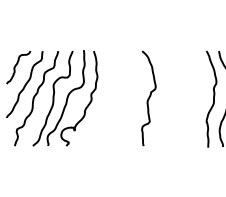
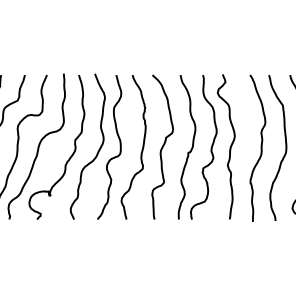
part: (112, 98) -> (107, 147), added
part: (177, 98) -> (206, 147), added

